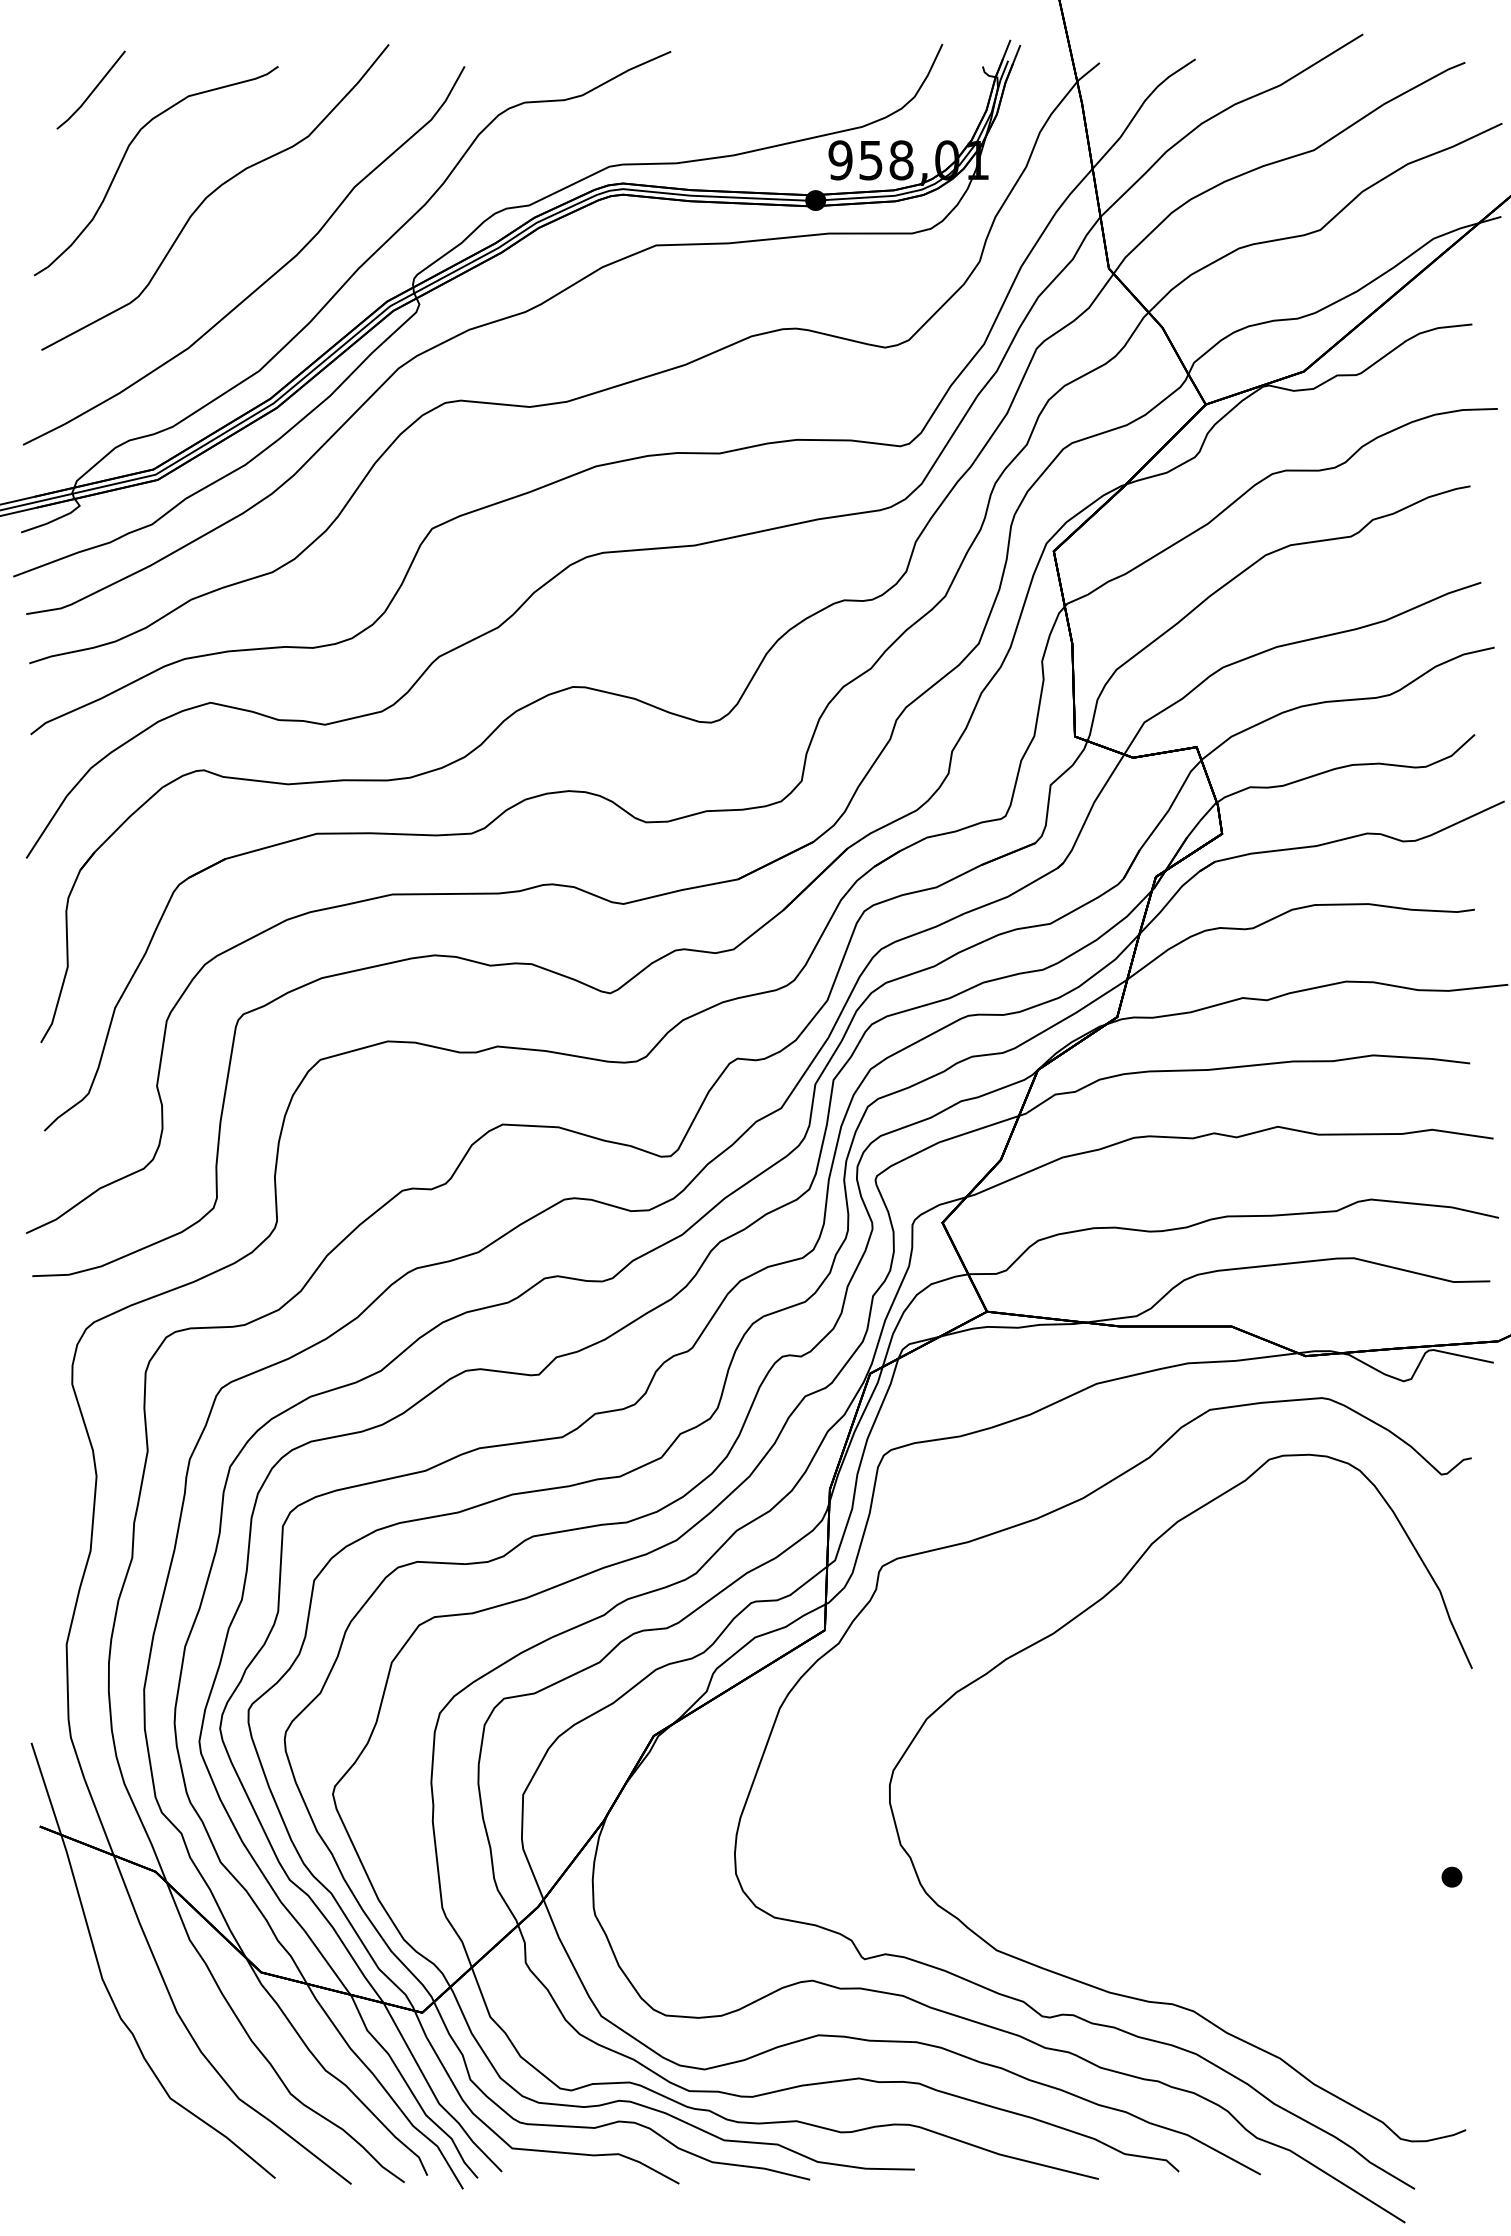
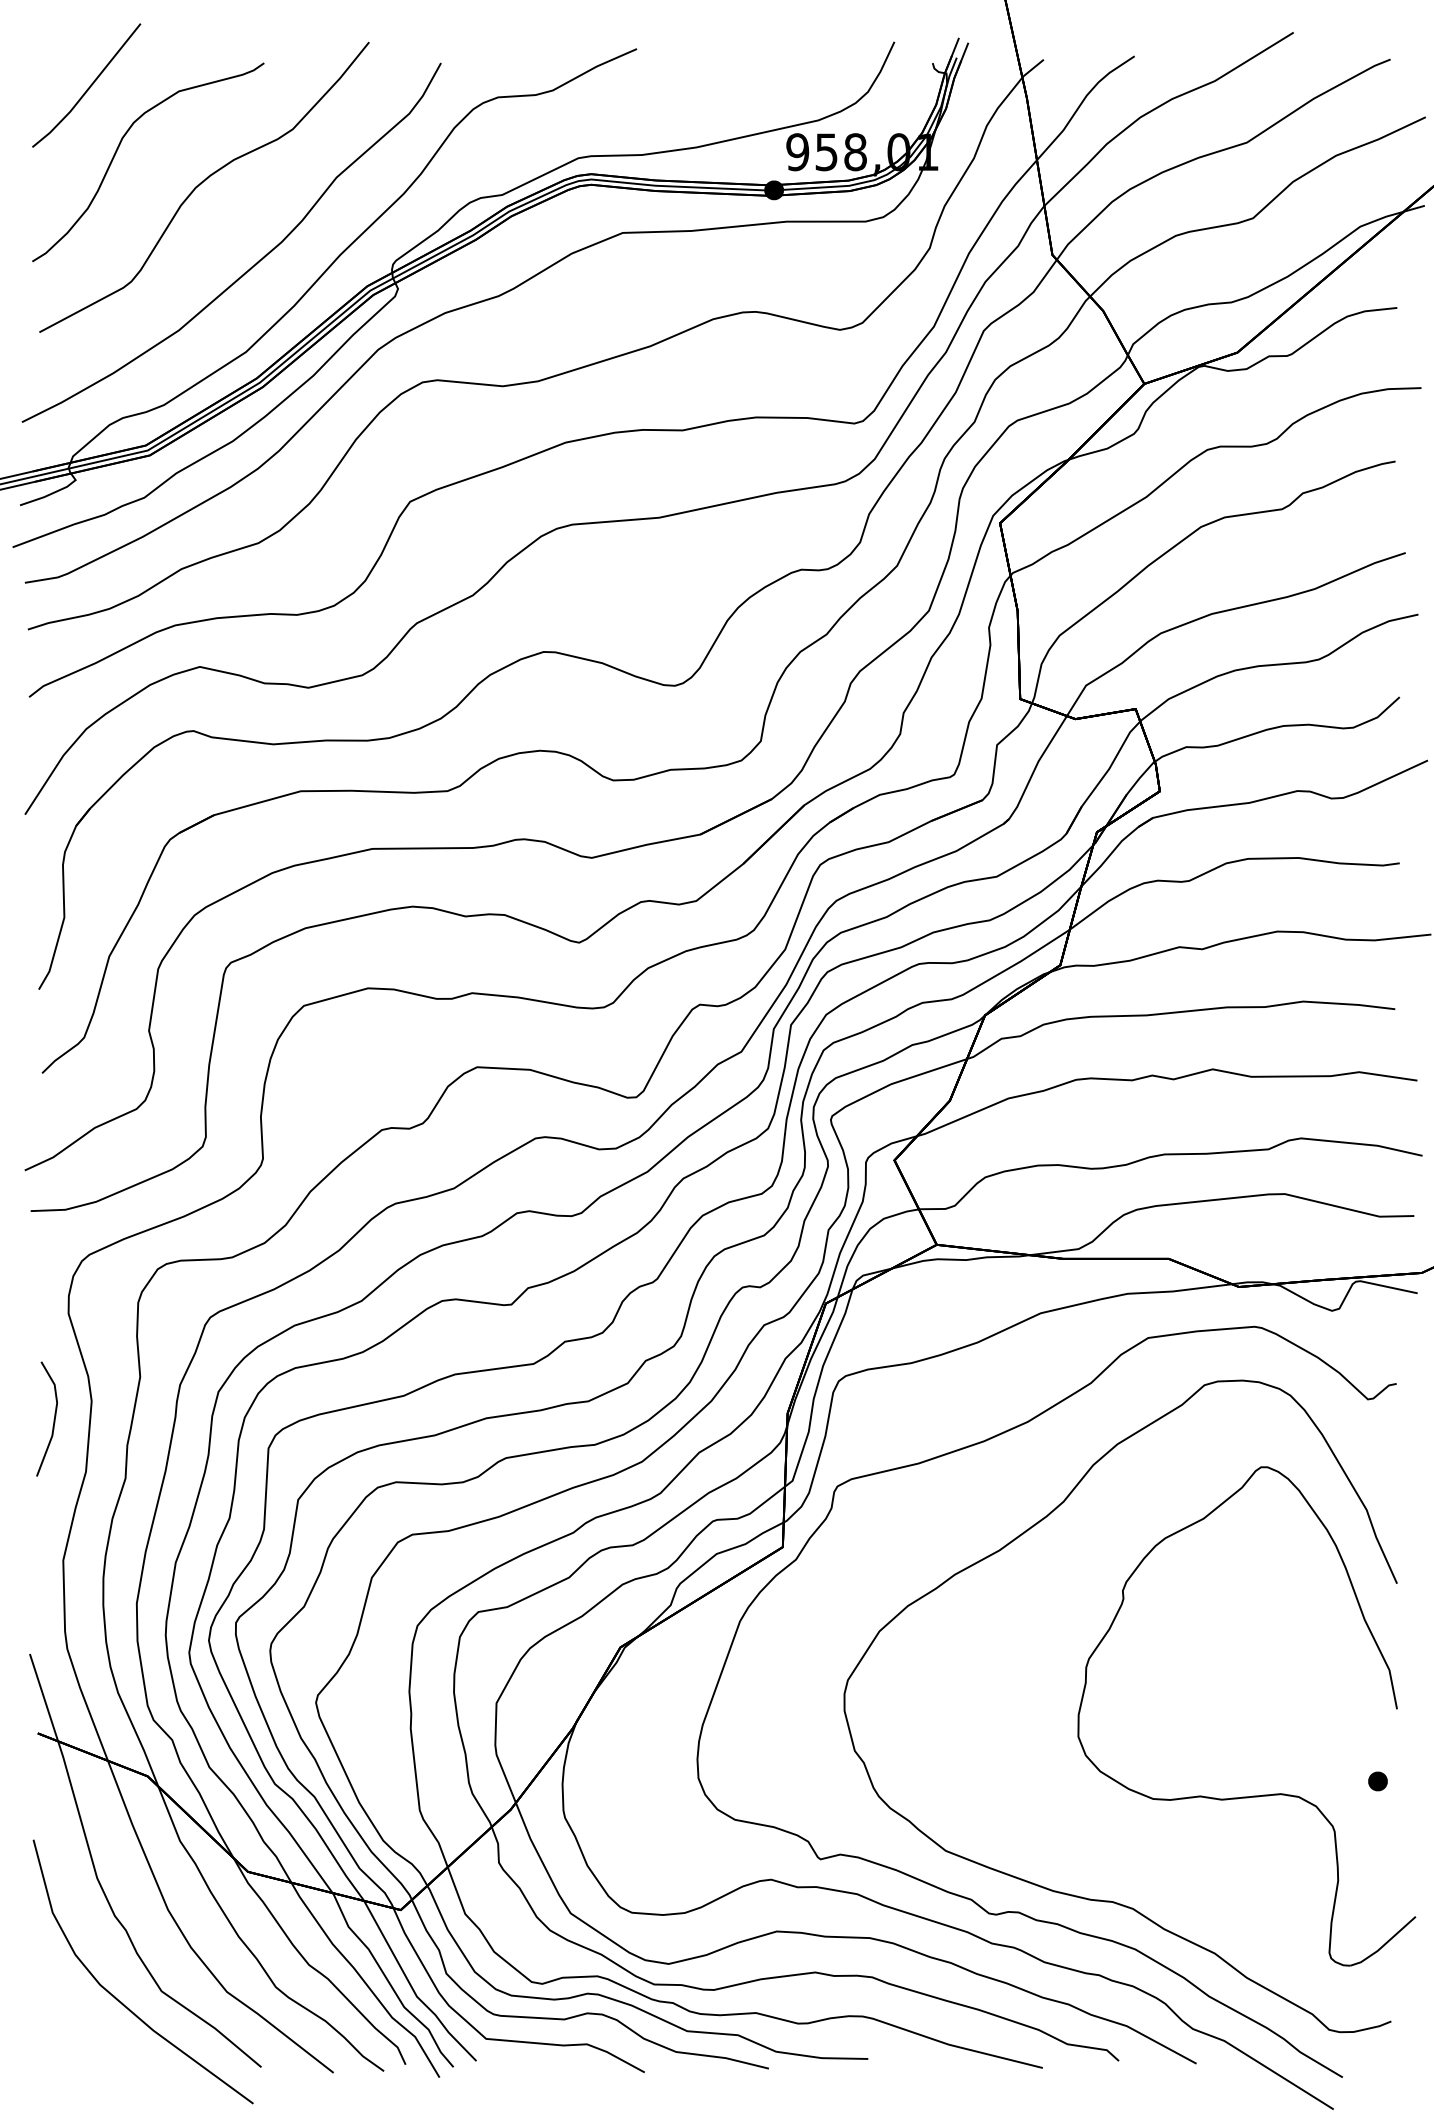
part: (90, 89) -> (85, 84), size x1.67
line: (56, 1495) -> (53, 1419), added
part: (1325, 1891) -> (1257, 1795), added
curve: (128, 2109) -> (121, 2001), added

